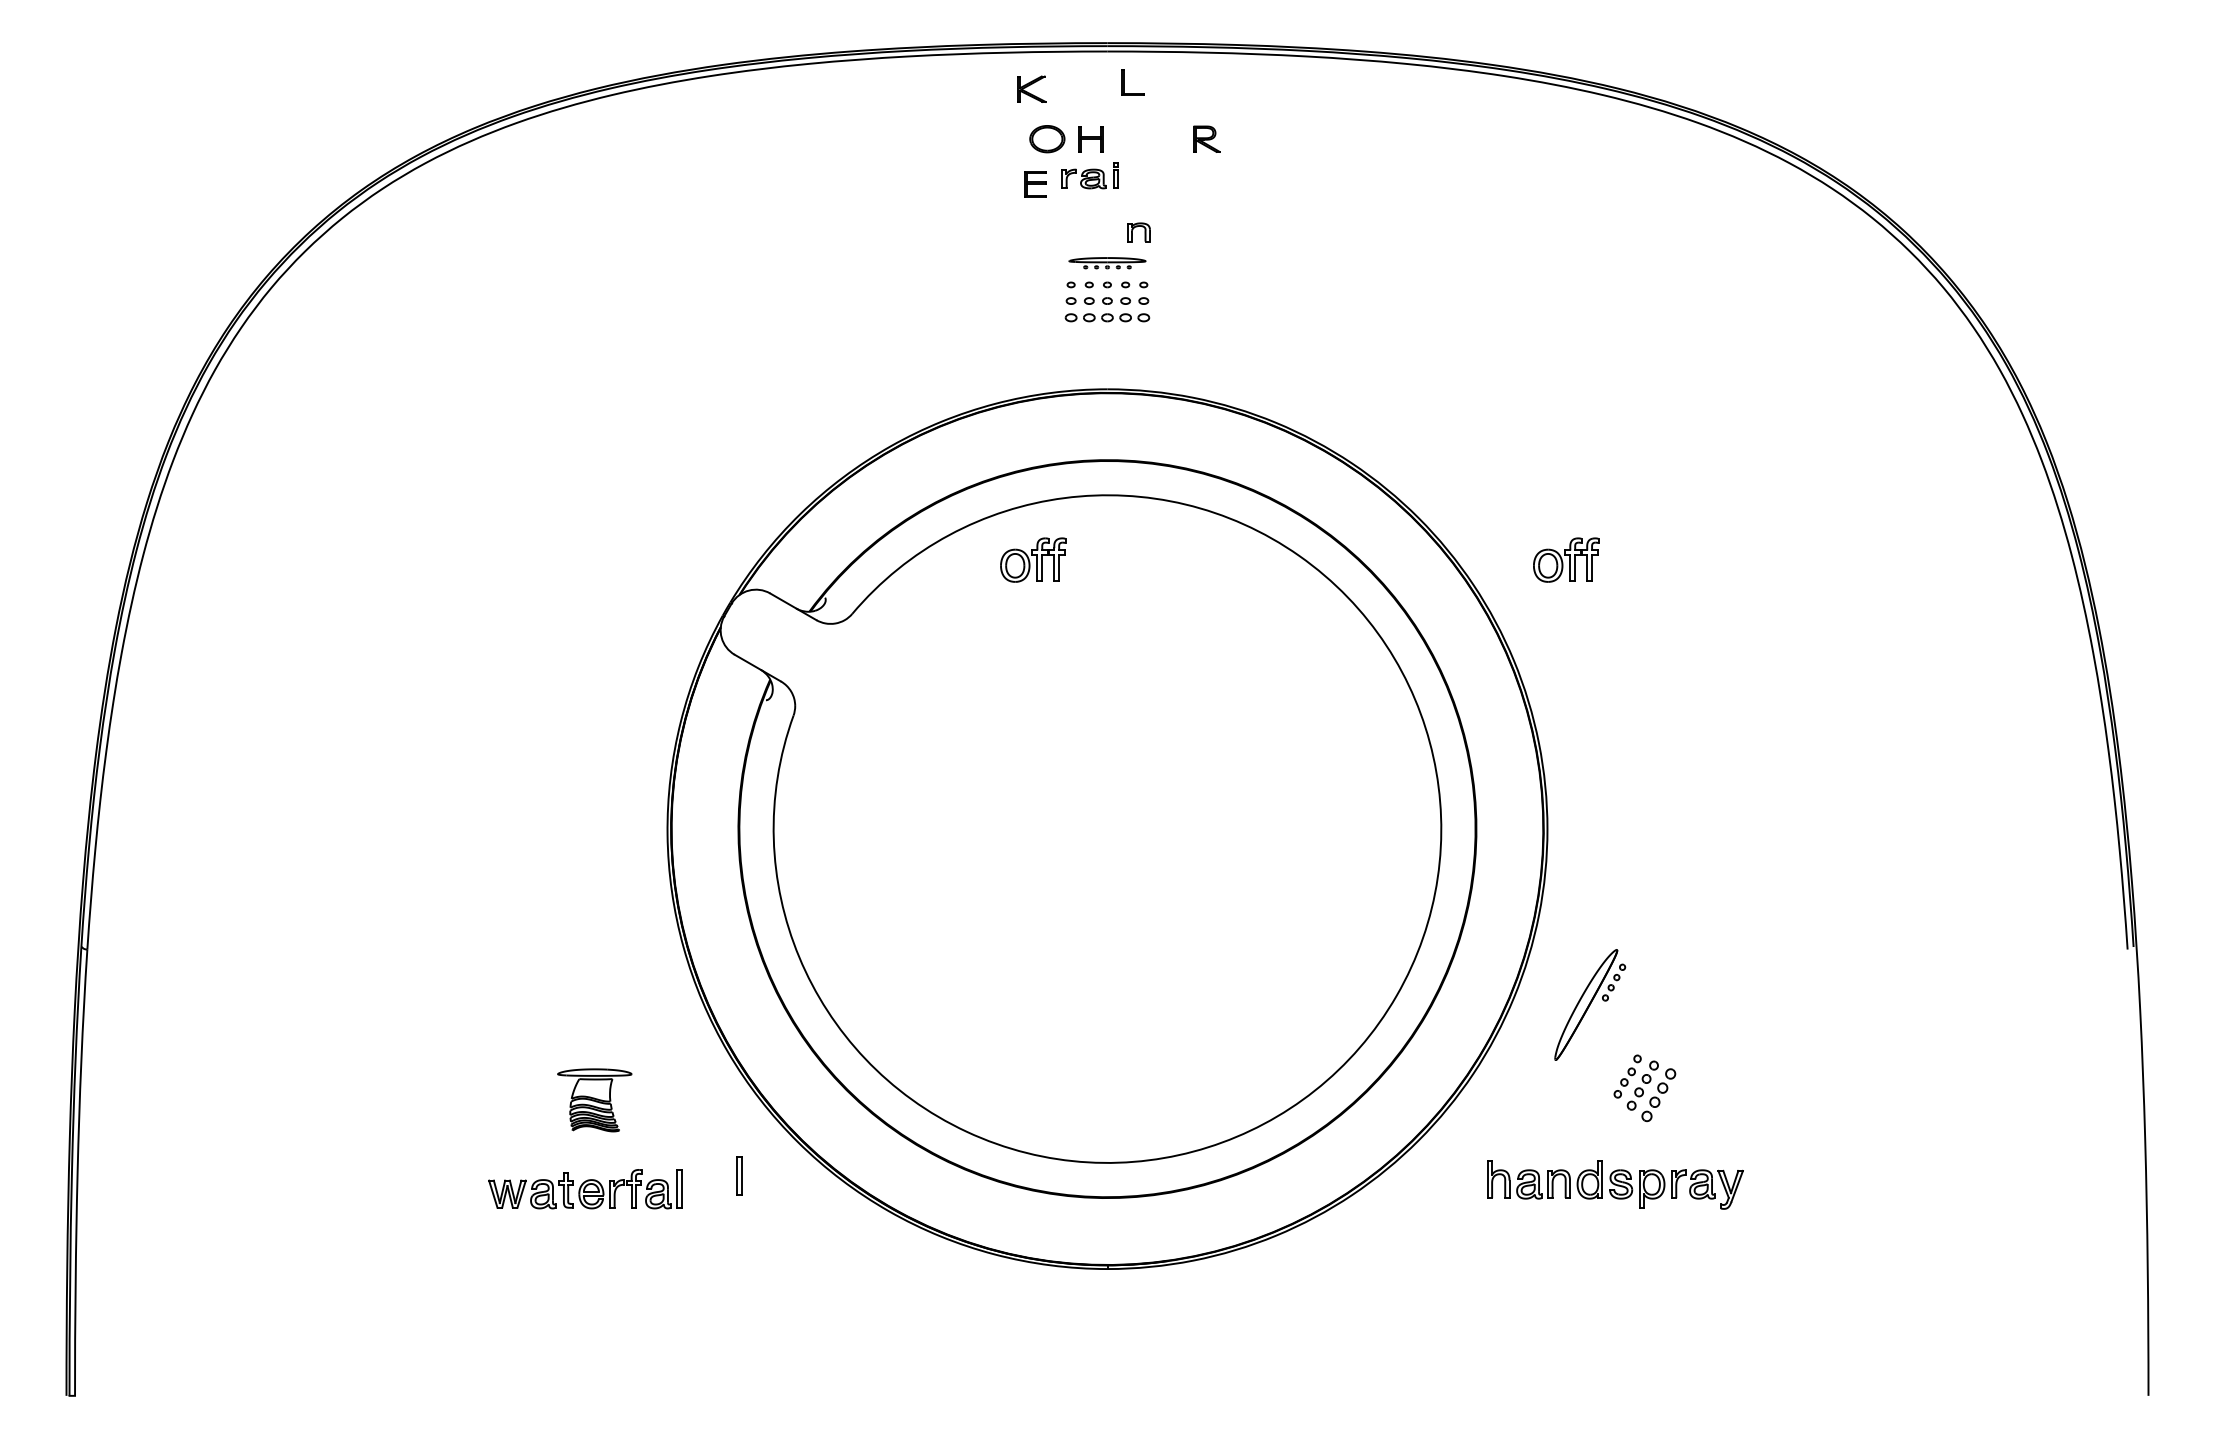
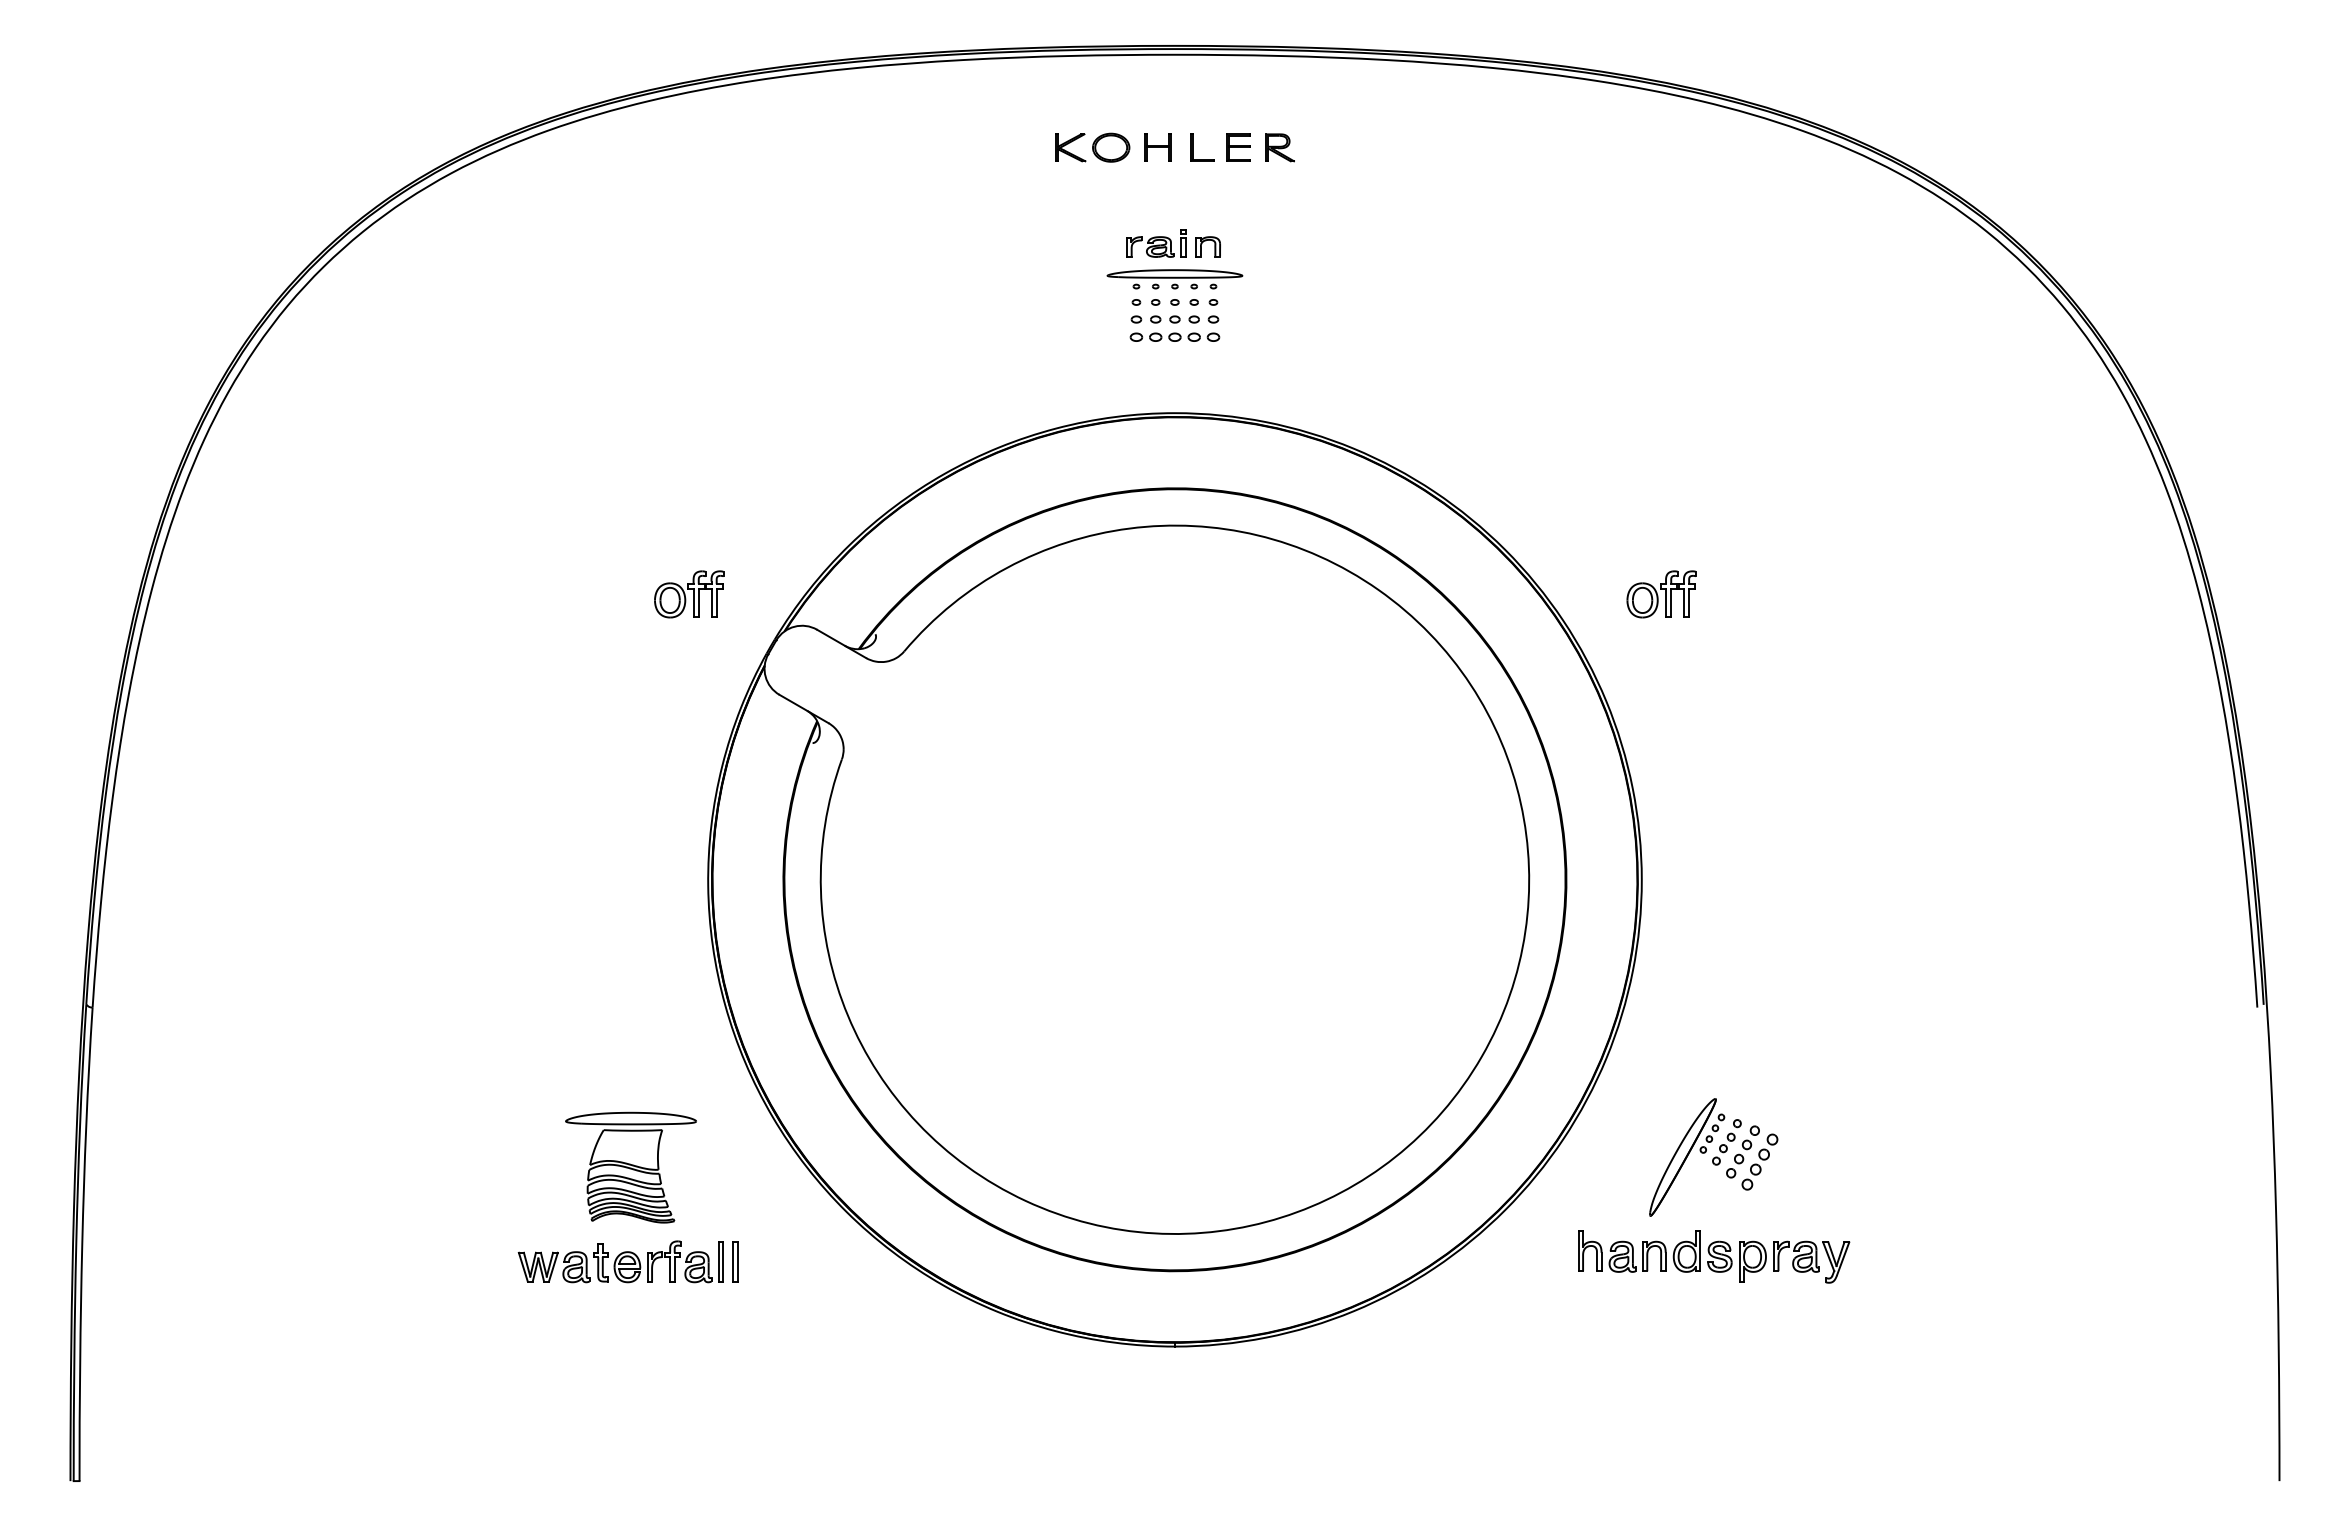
part: (1124, 82) -> (1193, 147), moved
part: (1031, 88) -> (1070, 147), moved
part: (1090, 175) -> (1156, 243), moved
part: (1035, 184) -> (1238, 147), moved
part: (1107, 263) -> (1174, 279), size x1.67
part: (1033, 560) -> (689, 594), moved
part: (1590, 1005) -> (1687, 1157), moved
part: (594, 1100) -> (630, 1167), size x1.67
part: (739, 1175) -> (735, 1261), moved

